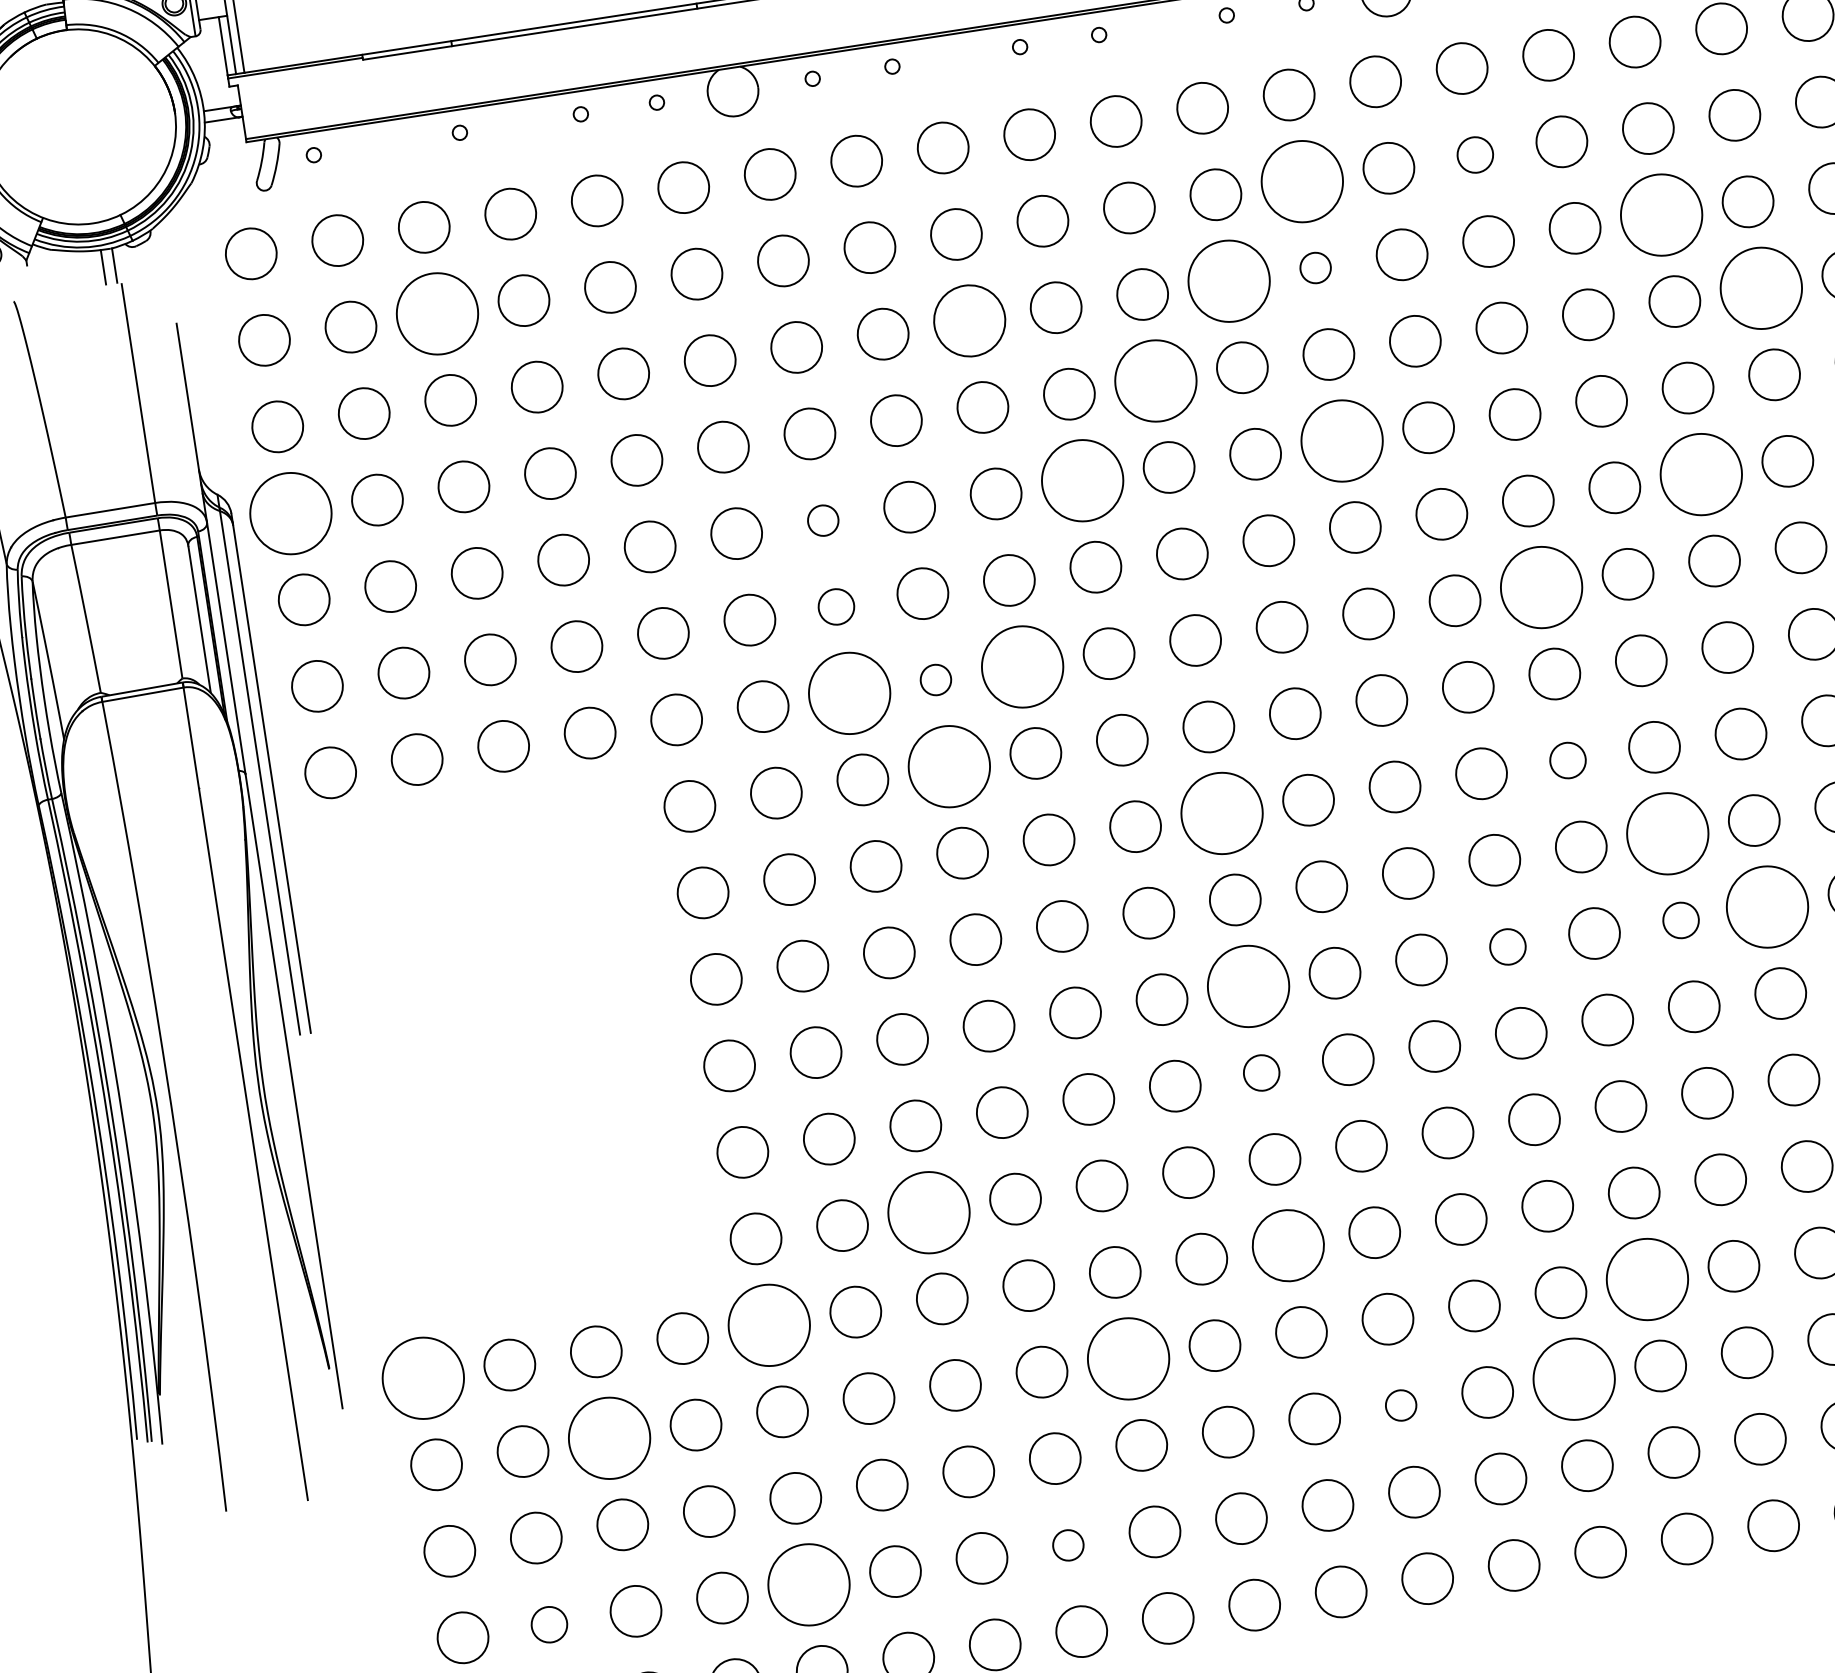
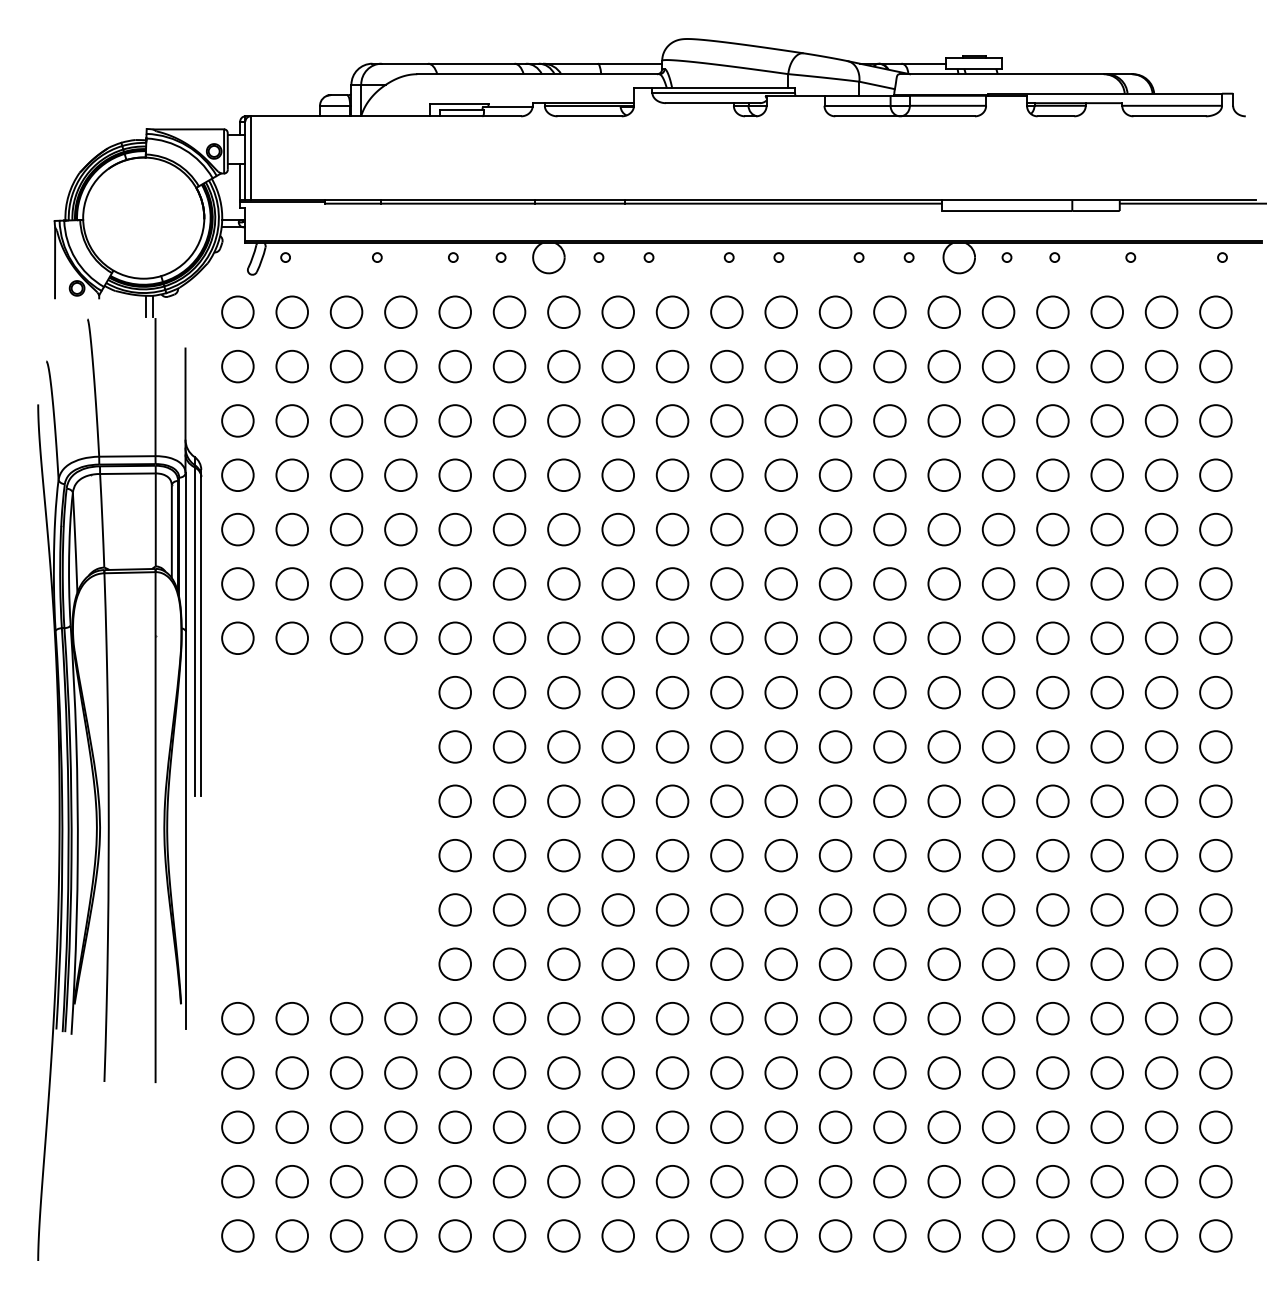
circle: (1475, 154) -> (998, 366), size x1.43
circle: (1301, 181) -> (889, 366), size x0.62
circle: (1661, 214) -> (1107, 420), size x0.62
circle: (1314, 267) -> (889, 420), size x1.67
circle: (1228, 280) -> (835, 420), size x0.62
circle: (1761, 288) -> (1161, 475), size x0.62
circle: (437, 313) -> (346, 366), size x0.62
circle: (969, 320) -> (672, 420), size x0.71
circle: (1156, 381) -> (781, 475), size x0.62
circle: (1341, 440) -> (889, 529), size x0.62
circle: (1701, 473) -> (1107, 583), size x0.62
circle: (1081, 480) -> (726, 529), size x0.62
circle: (290, 512) -> (237, 474), size x0.62
circle: (822, 520) -> (563, 529), size x1.67
circle: (1541, 587) -> (998, 638), size x0.62
circle: (835, 606) -> (563, 583), size x1.43
circle: (1022, 667) -> (672, 638), size x0.62
circle: (934, 679) -> (617, 637), size x1.67
circle: (849, 693) -> (563, 638), size x0.62
circle: (1567, 759) -> (998, 746), size x1.43
circle: (949, 766) -> (618, 692), size x0.62
circle: (1222, 812) -> (781, 746), size x0.62
circle: (1667, 834) -> (1052, 801), size x0.62
circle: (1767, 906) -> (1107, 855), size x0.62
circle: (1680, 920) -> (1052, 855), size x1.43
circle: (1506, 946) -> (943, 855), size x1.43
circle: (1248, 986) -> (781, 855), size x0.62
circle: (1260, 1072) -> (780, 909), size x1.43
circle: (928, 1211) -> (563, 963), size x0.62
circle: (1287, 1245) -> (780, 1018), size x0.71
circle: (1647, 1278) -> (998, 1072), size x0.62
circle: (769, 1325) -> (455, 1018), size x0.62
circle: (1128, 1358) -> (672, 1072), size x0.62
circle: (422, 1378) -> (237, 1018), size x0.62
circle: (1574, 1379) -> (944, 1127), size x0.62
circle: (1400, 1404) -> (835, 1126), size x1.67
circle: (609, 1437) -> (346, 1072), size x0.62
circle: (1067, 1545) -> (617, 1181), size x1.67
circle: (809, 1584) -> (455, 1181), size x0.62
circle: (548, 1624) -> (291, 1181), size x1.43

